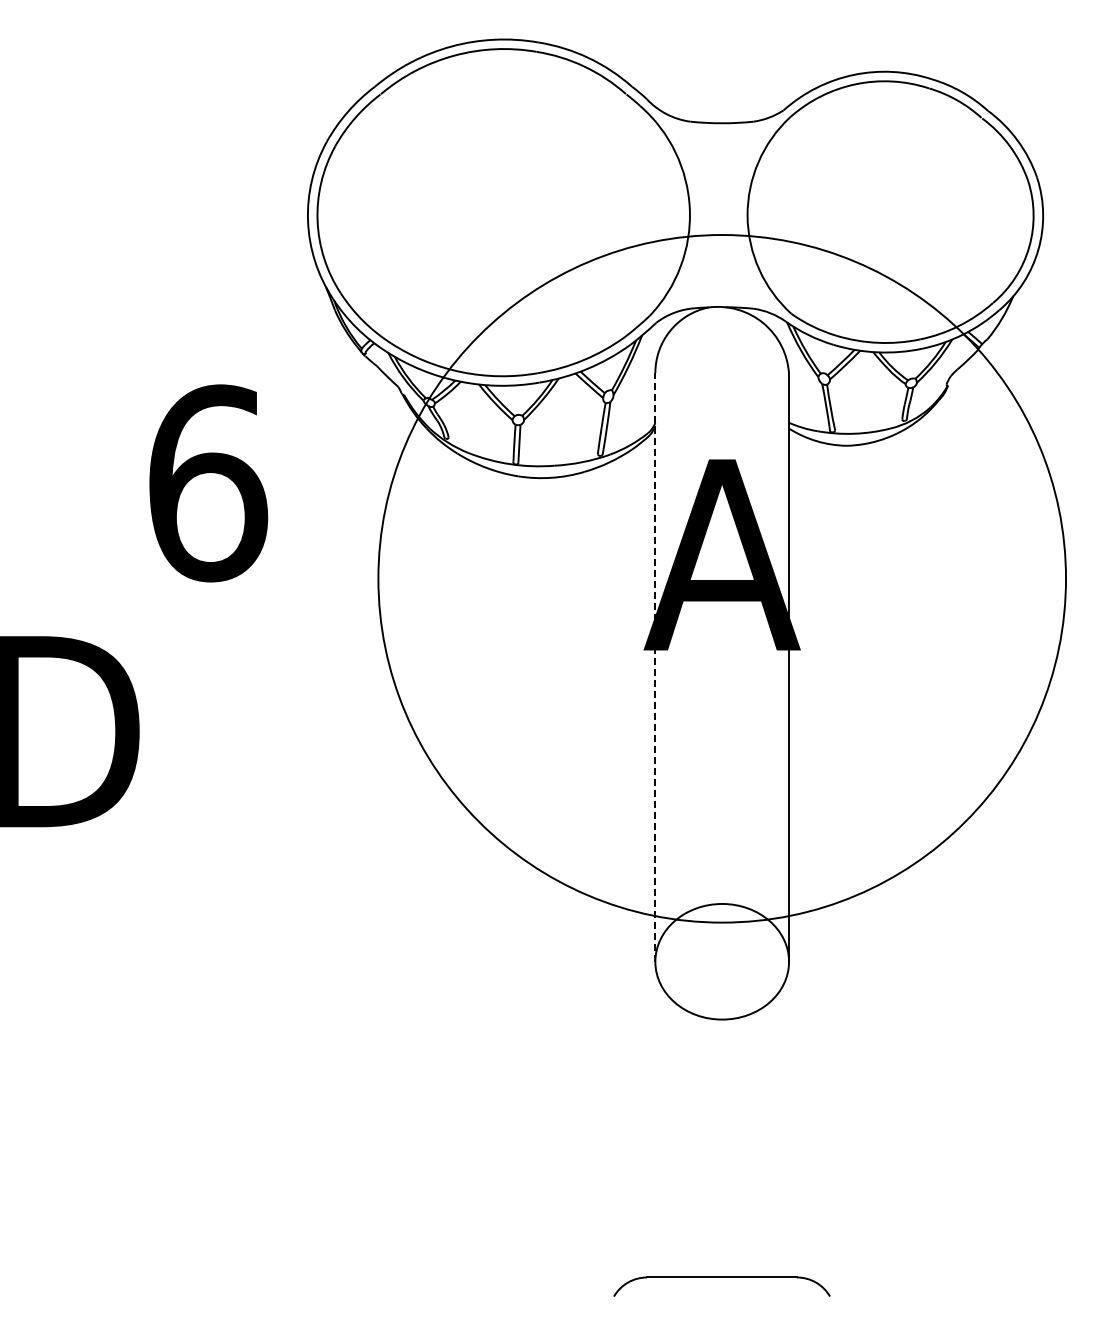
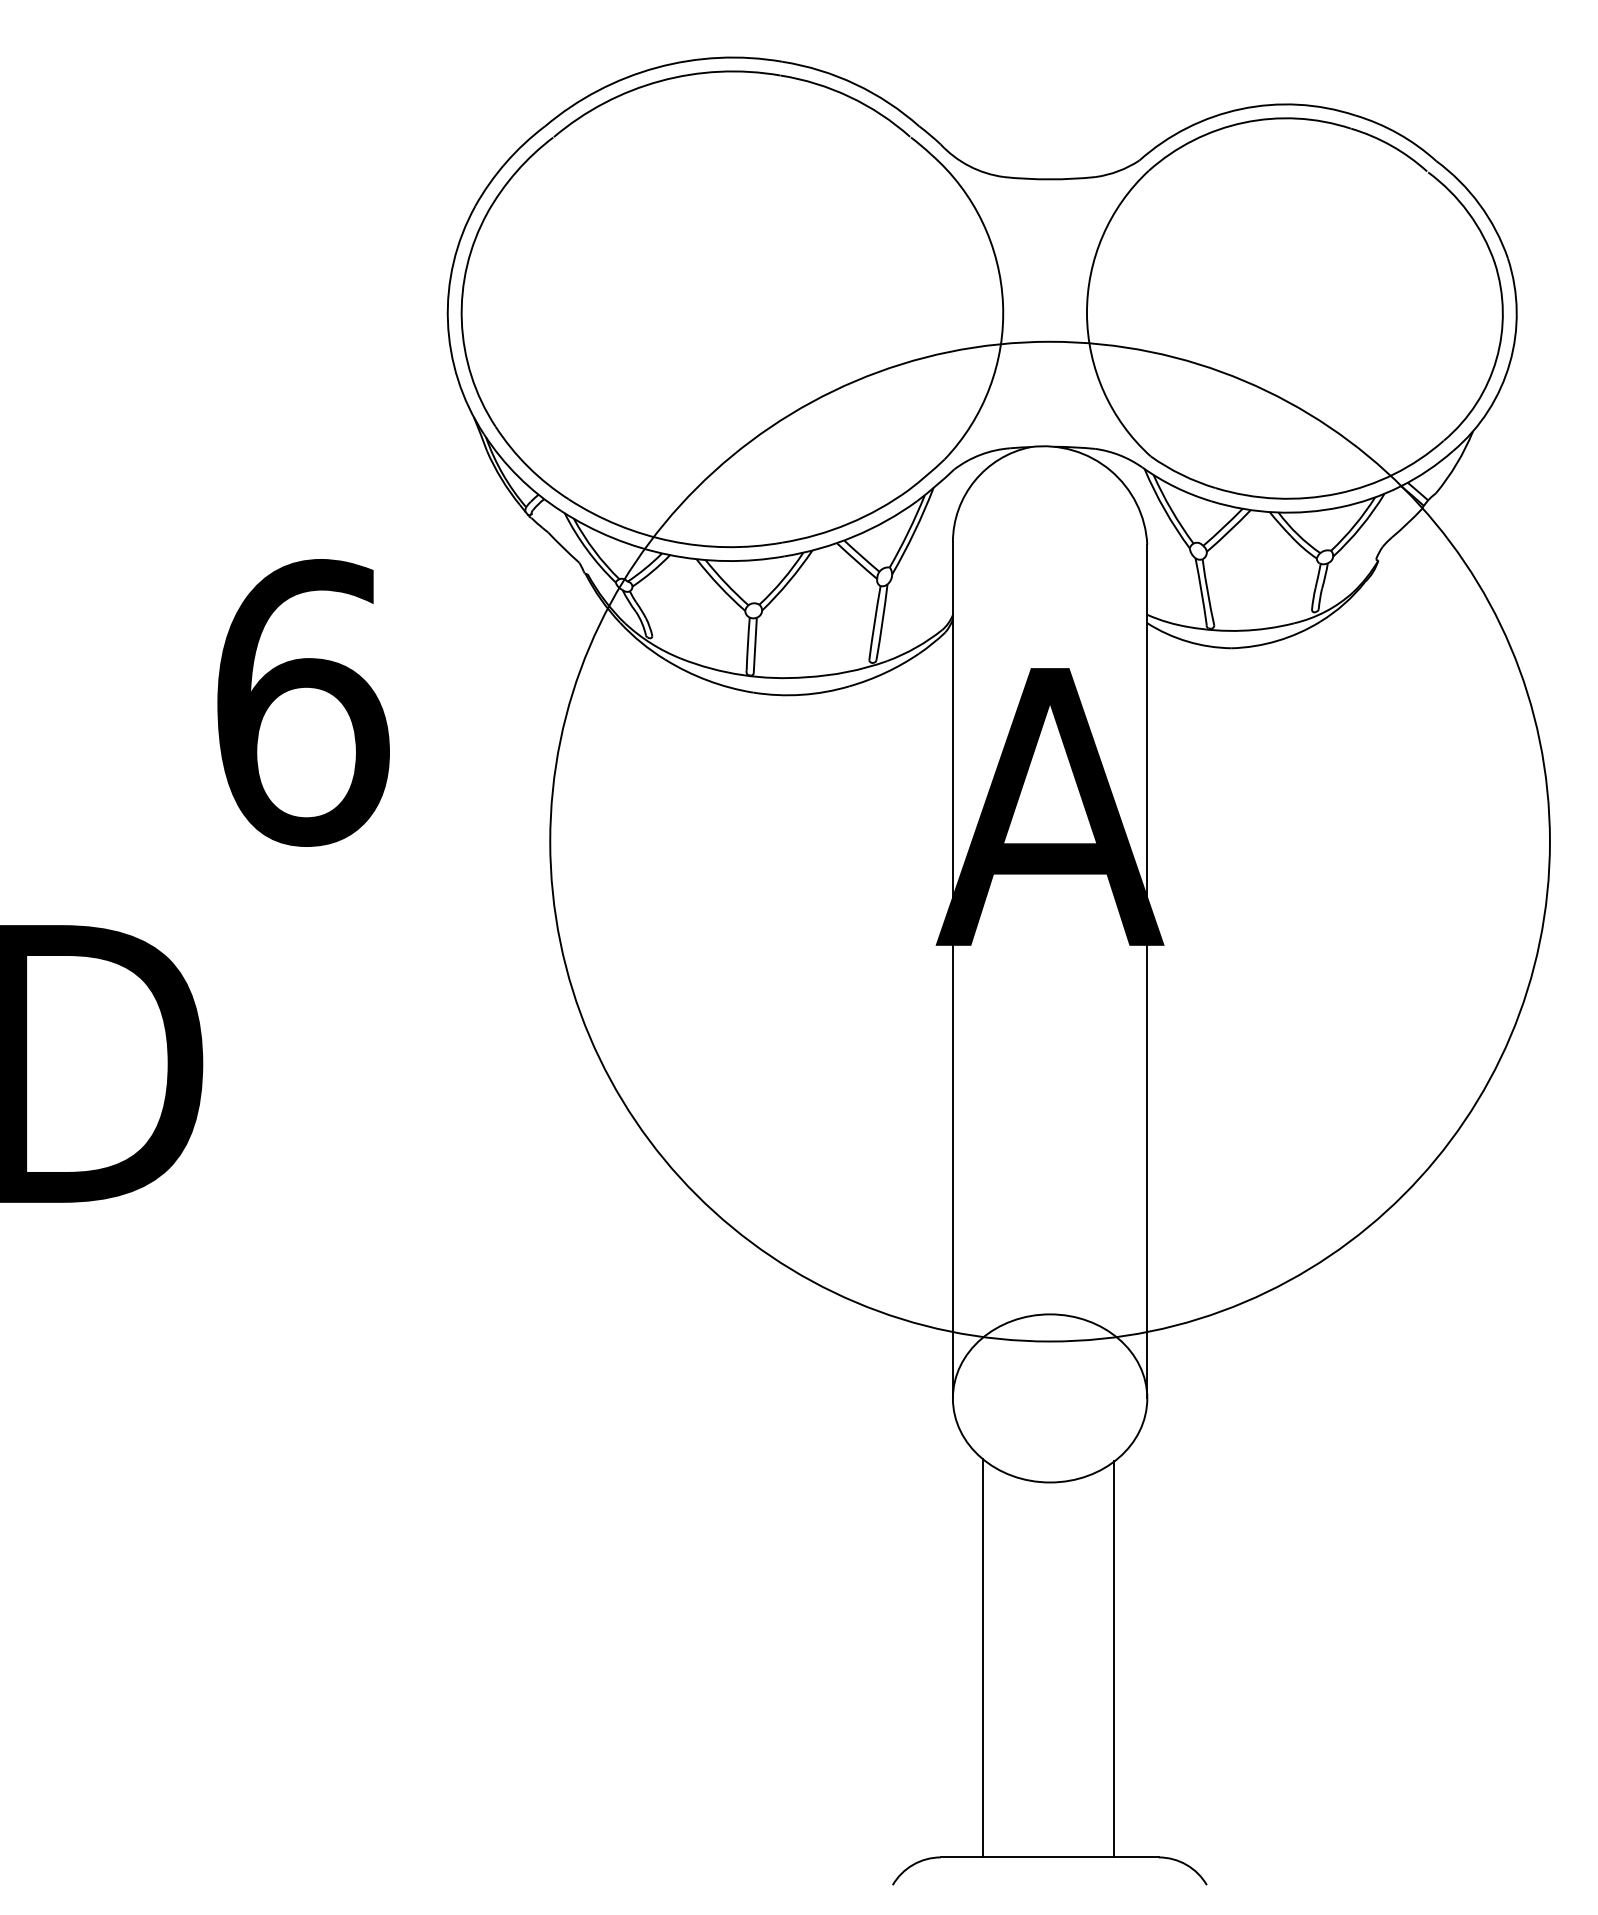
line: (655, 666) -> (953, 969), dashed -> solid
line: (675, 1140) -> (982, 1658), added
line: (766, 1141) -> (1114, 1659), added

